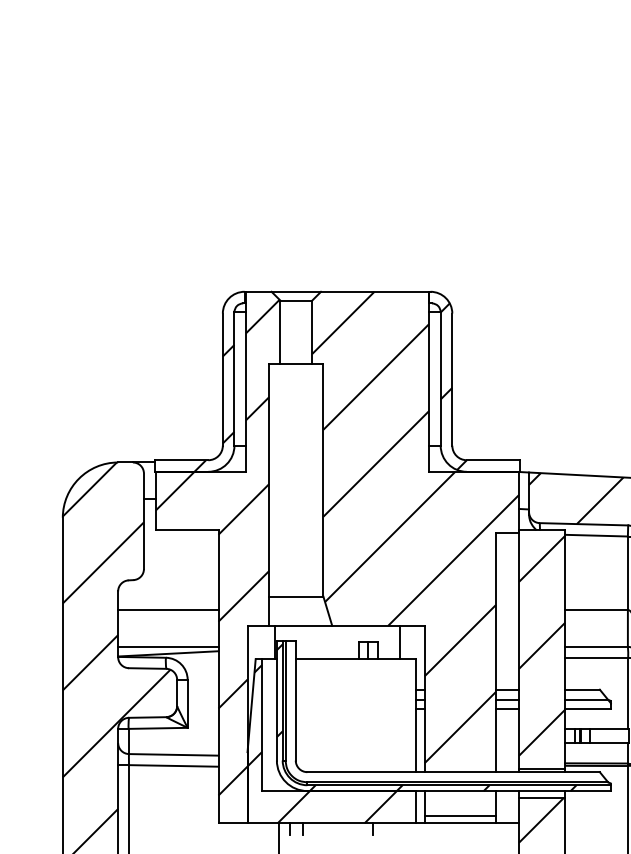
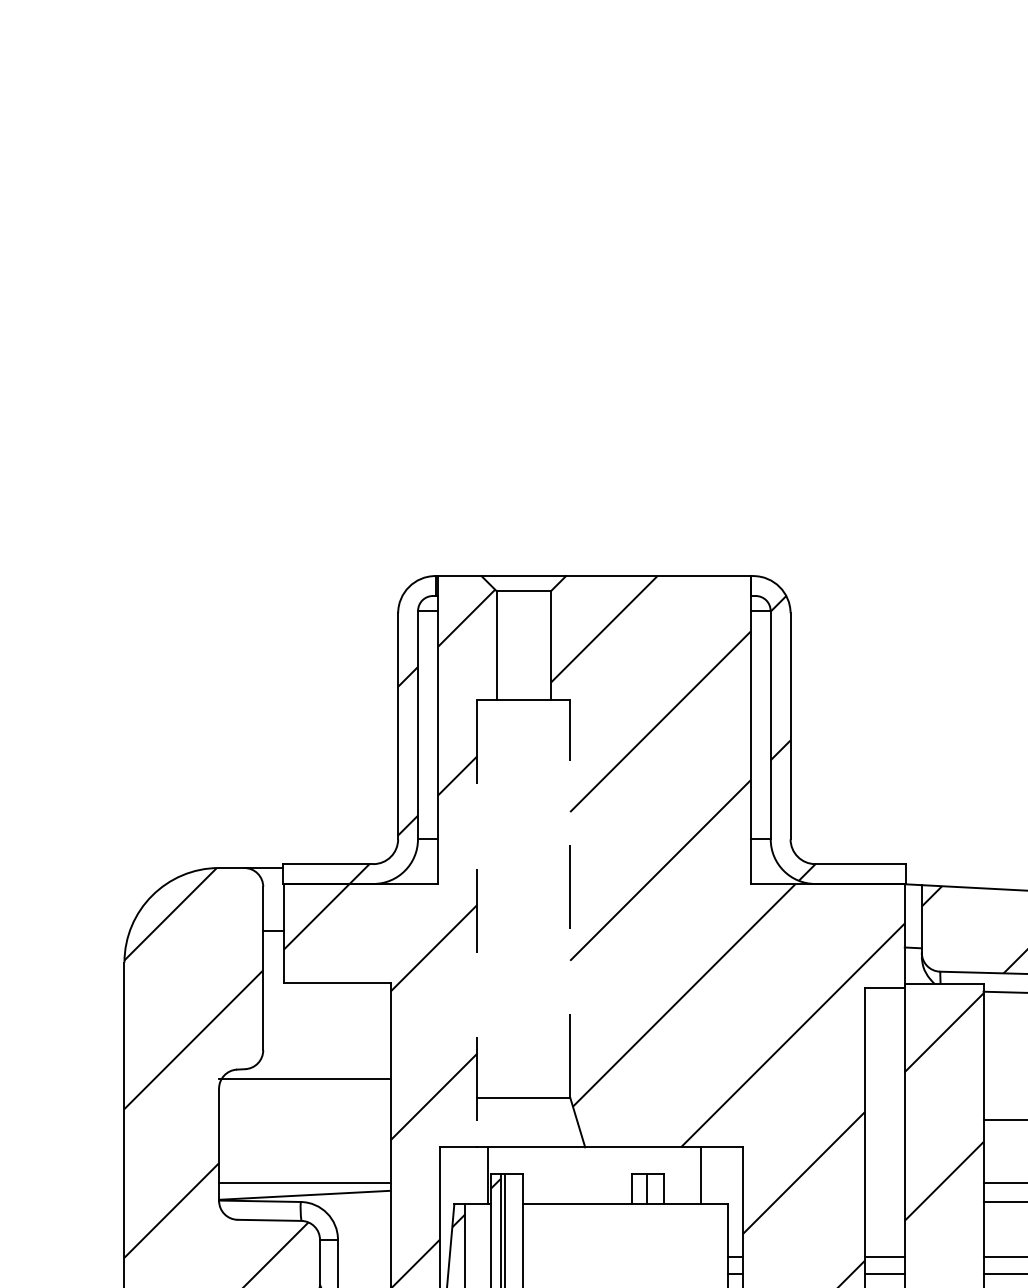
line: (323, 480) -> (570, 898), solid -> dashed
line: (269, 495) -> (477, 924), solid -> dashed
line: (168, 610) -> (305, 1080), moved

